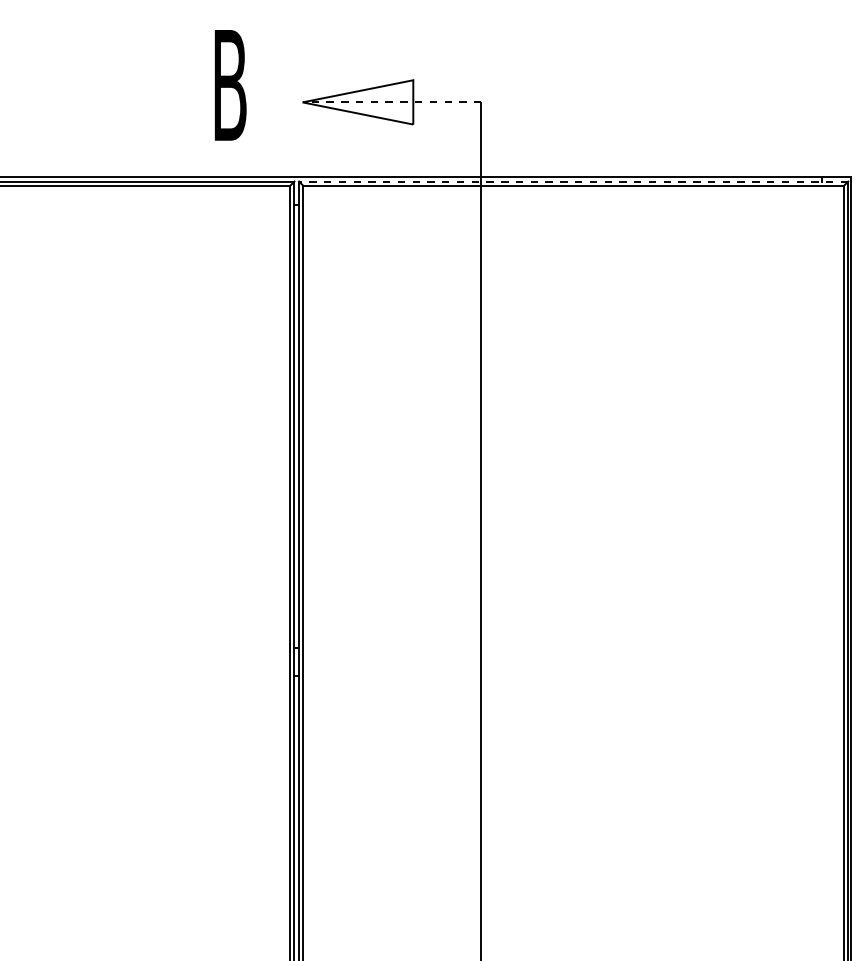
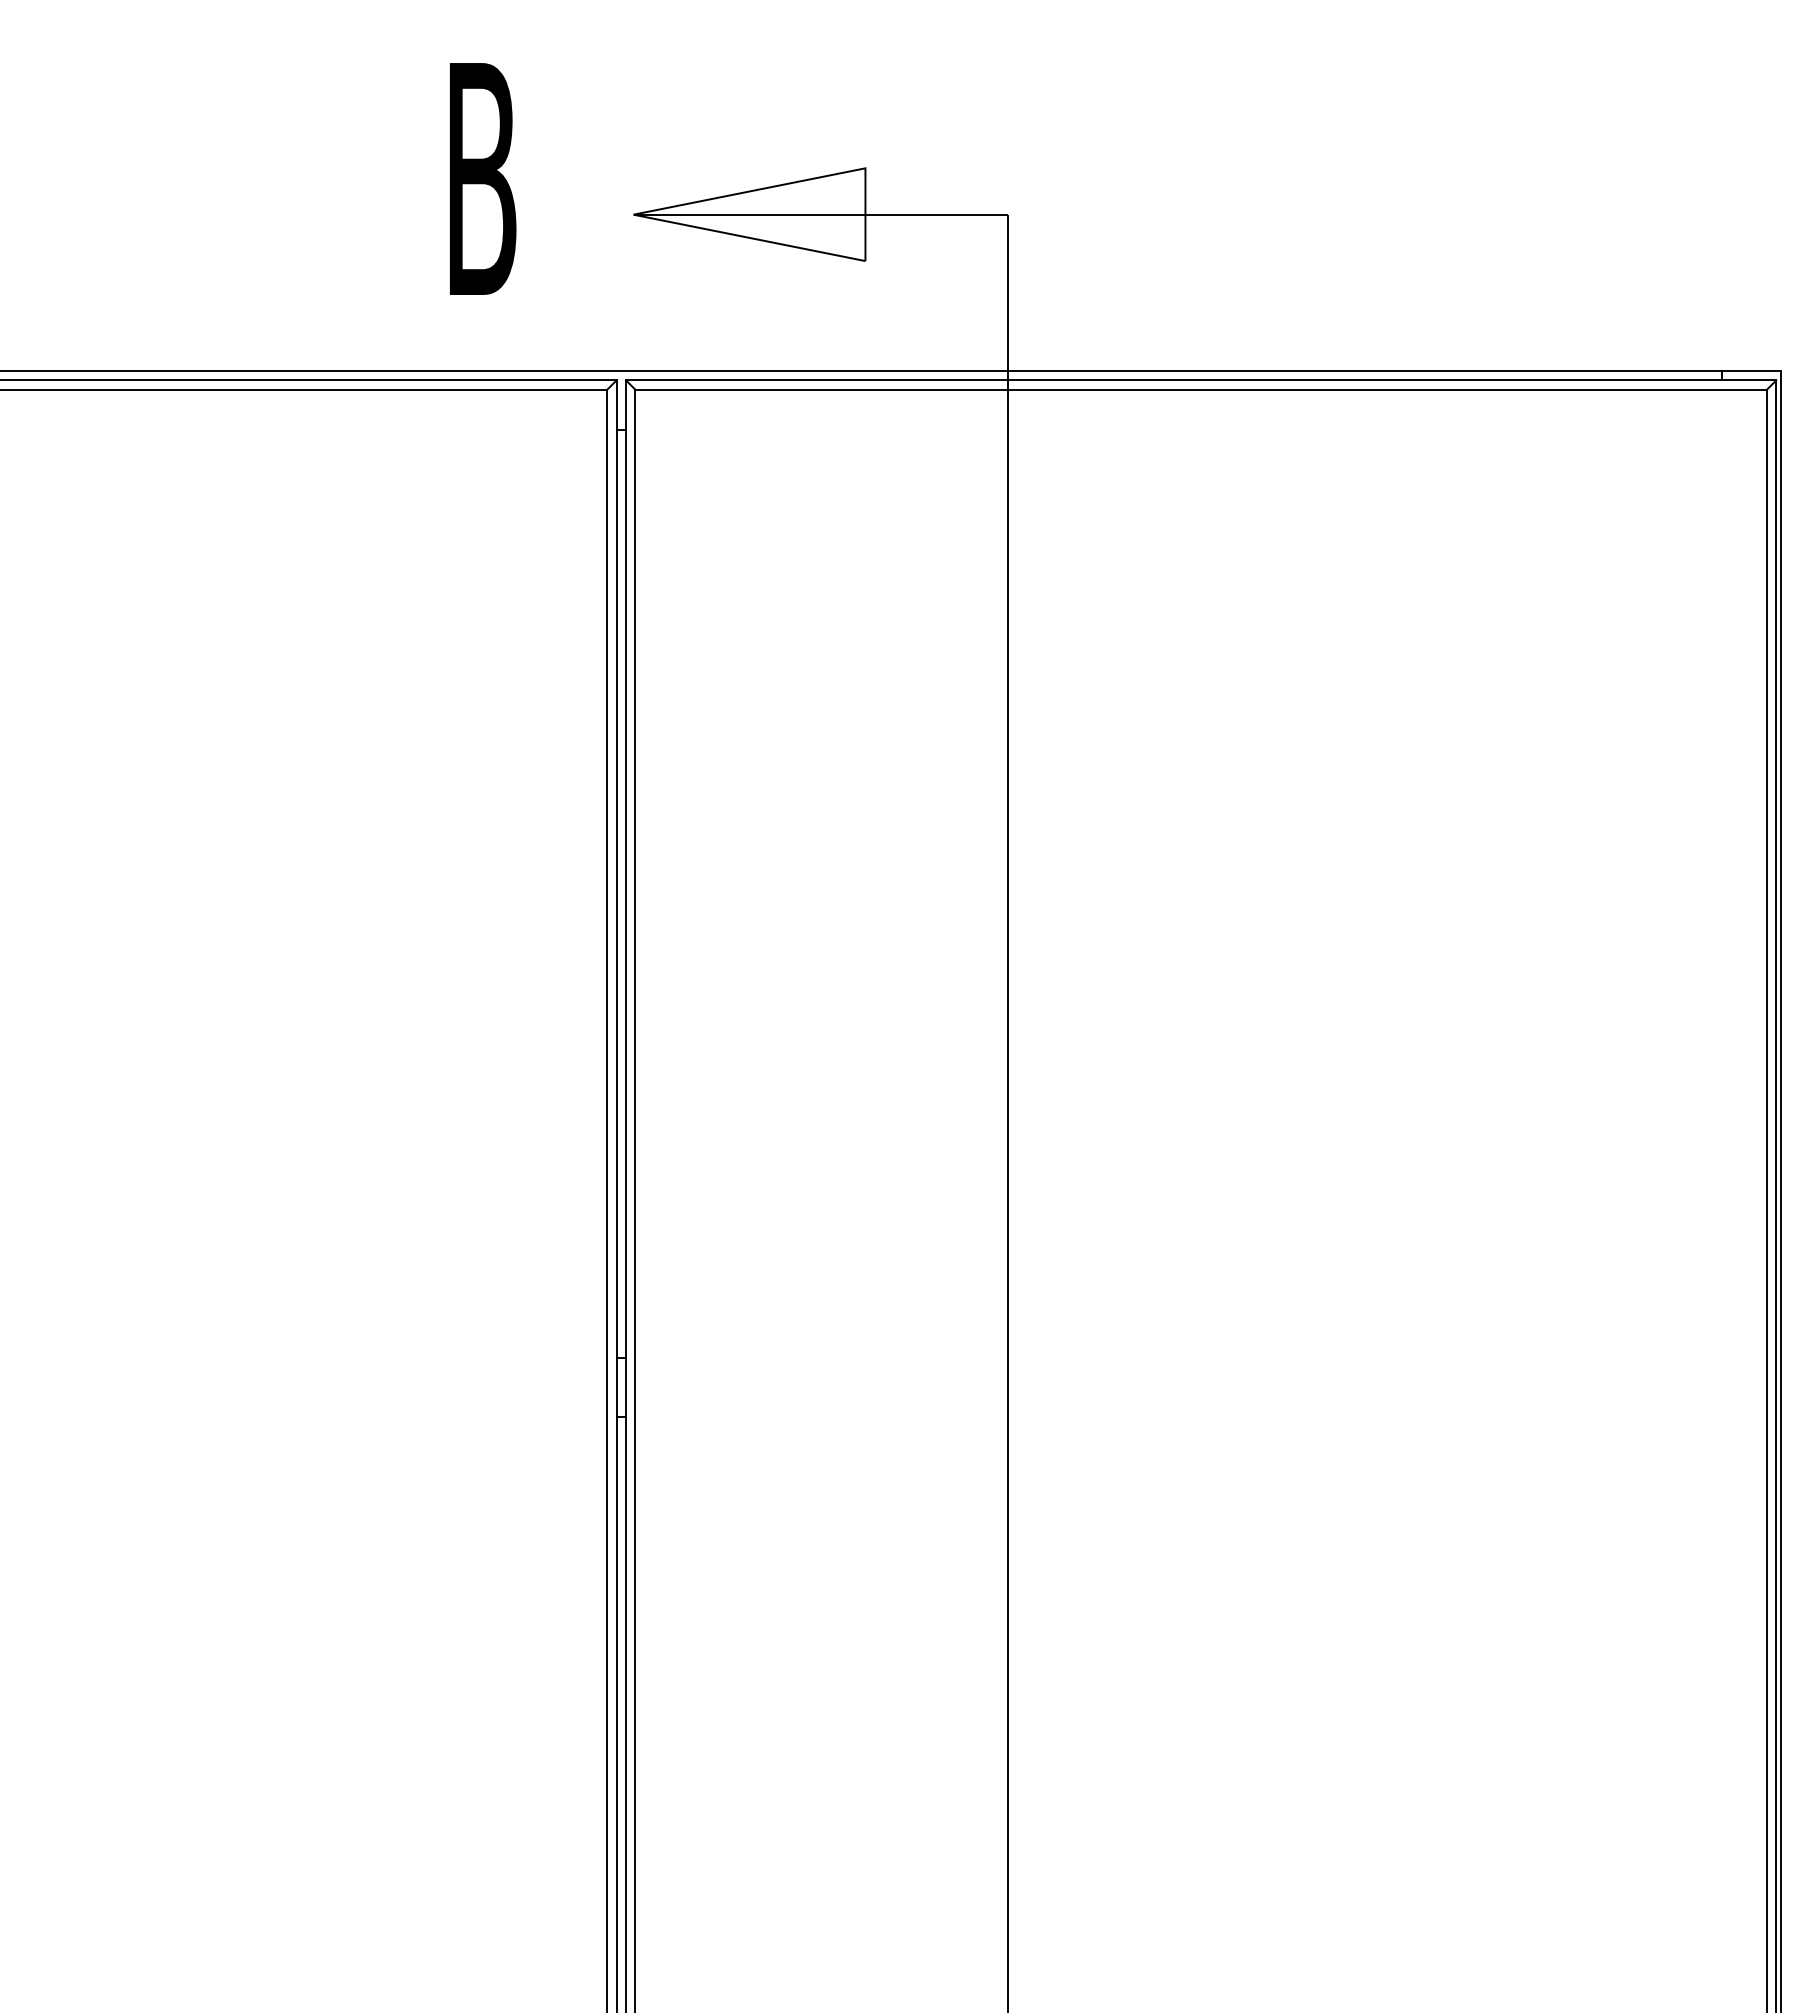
line: (391, 102) -> (819, 214), dashed -> solid
line: (573, 181) -> (1200, 380), dashed -> solid

